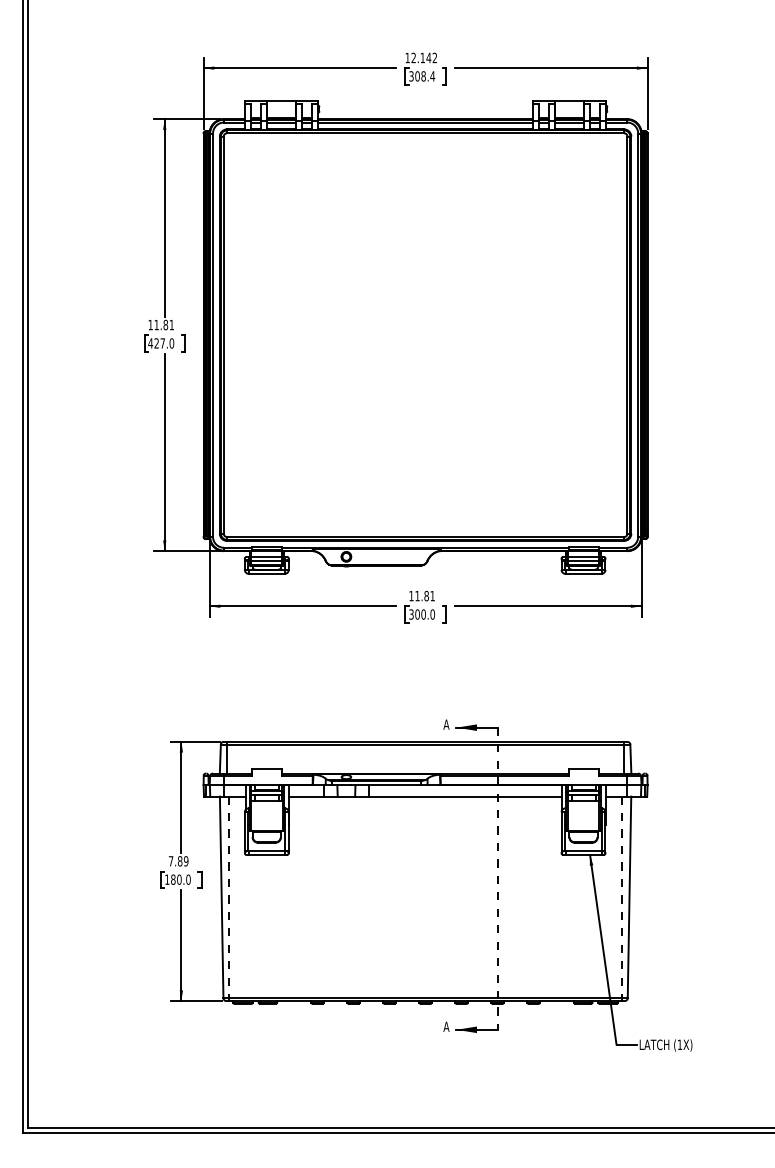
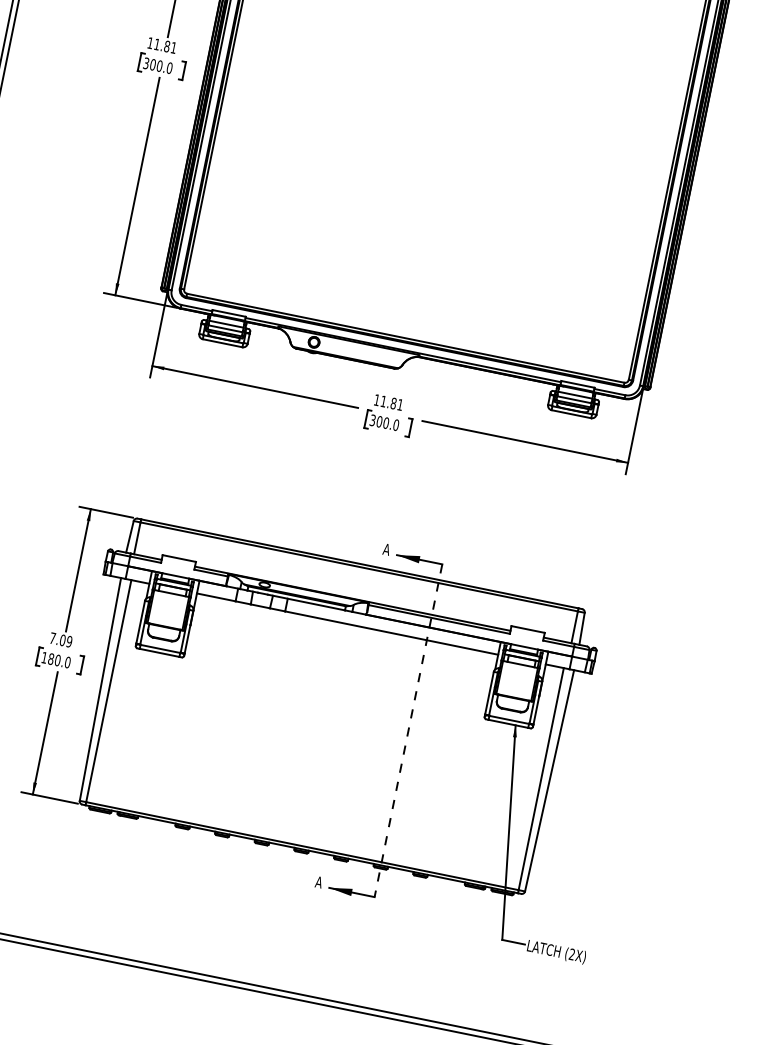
text: (156, 343) -> (152, 64), 427.0 -> 300.0
text: (179, 861) -> (62, 640), 7.89 -> 7.09
line: (229, 897) -> (109, 691), dashed -> solid
line: (621, 897) -> (540, 779), dashed -> solid
text: (679, 1044) -> (571, 954), (1X) -> (2X)

